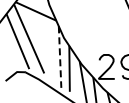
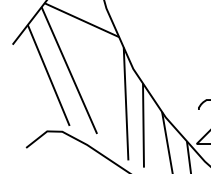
line: (60, 57) -> (126, 104), dashed -> solid

